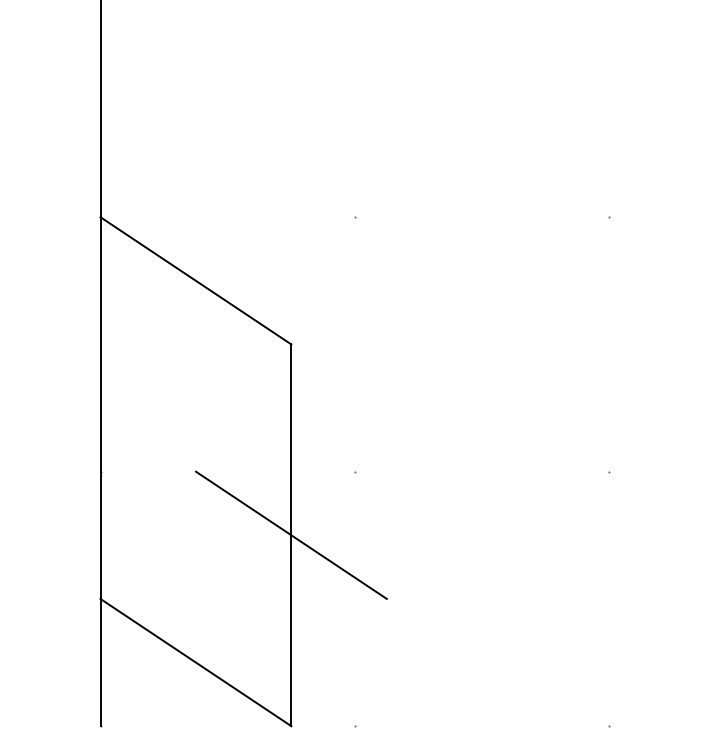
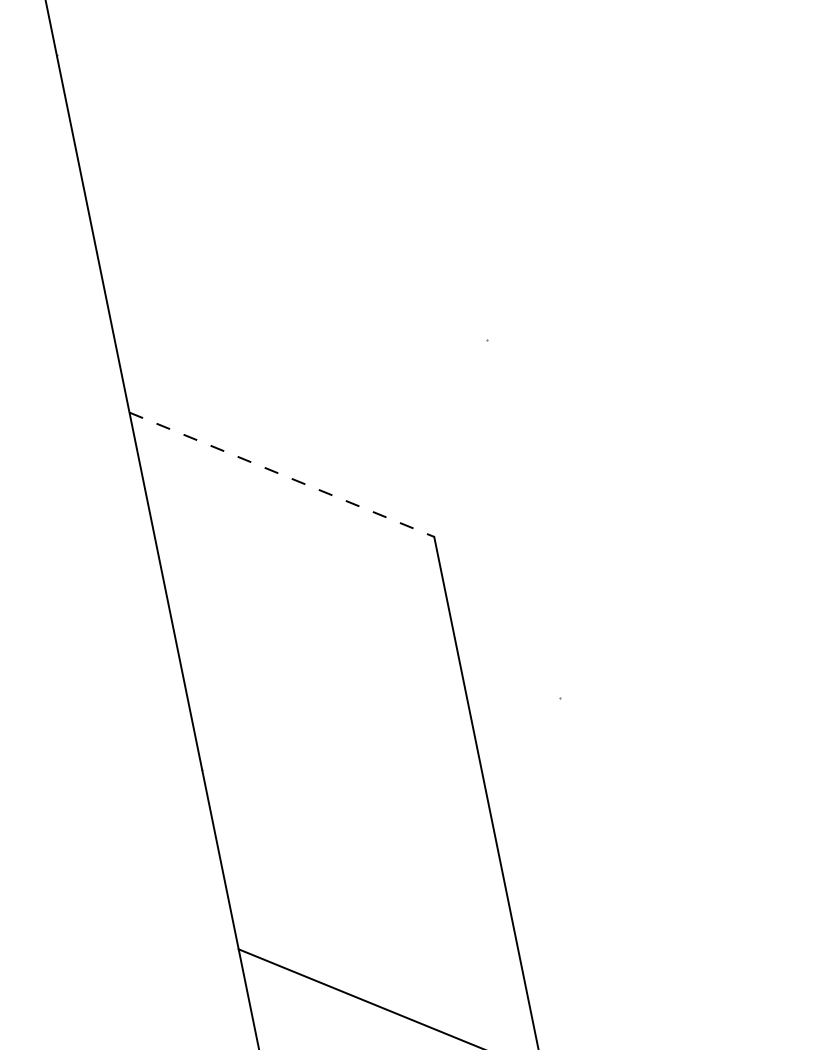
line: (195, 280) -> (281, 474), solid -> dashed
line: (291, 534) -> (488, 804), removed

